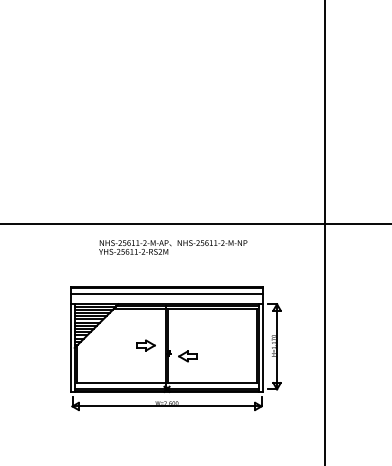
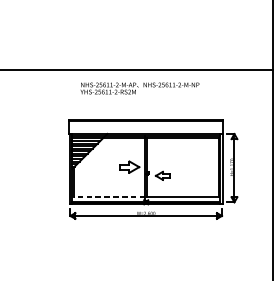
text: (173, 247) -> (140, 88), moved
line: (166, 293) -> (145, 125), removed
part: (145, 345) -> (128, 167), size x1.4
line: (120, 382) -> (108, 196), solid -> dashed

